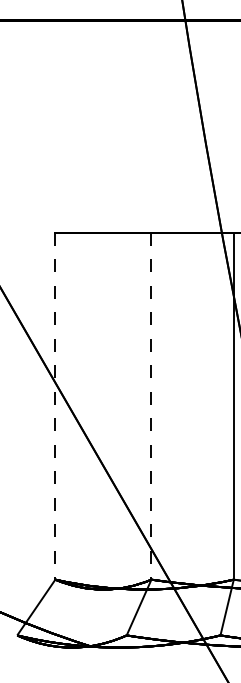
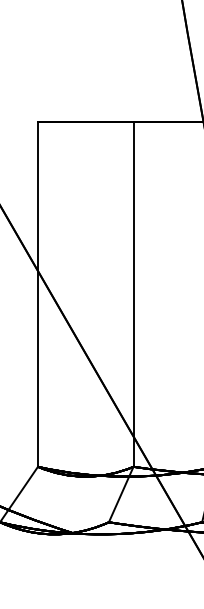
line: (55, 406) -> (38, 294), dashed -> solid
line: (151, 406) -> (133, 294), dashed -> solid

